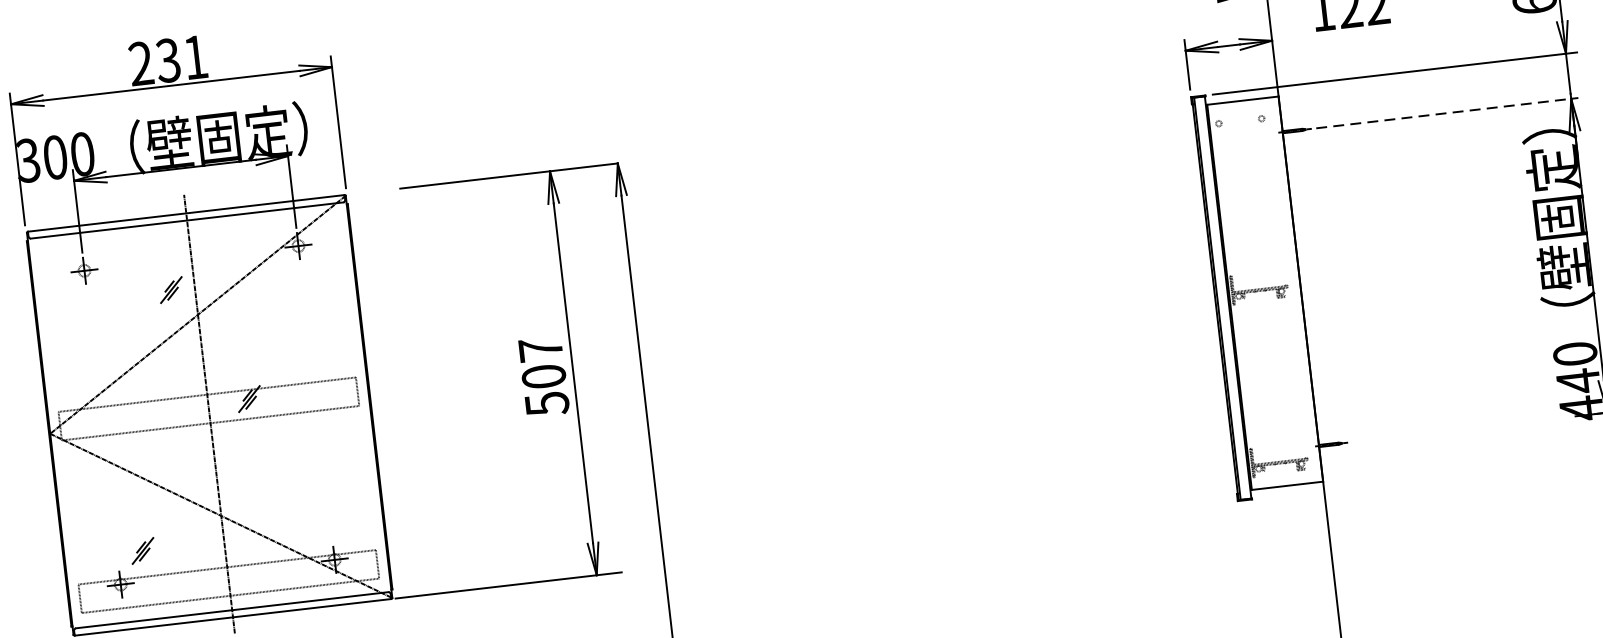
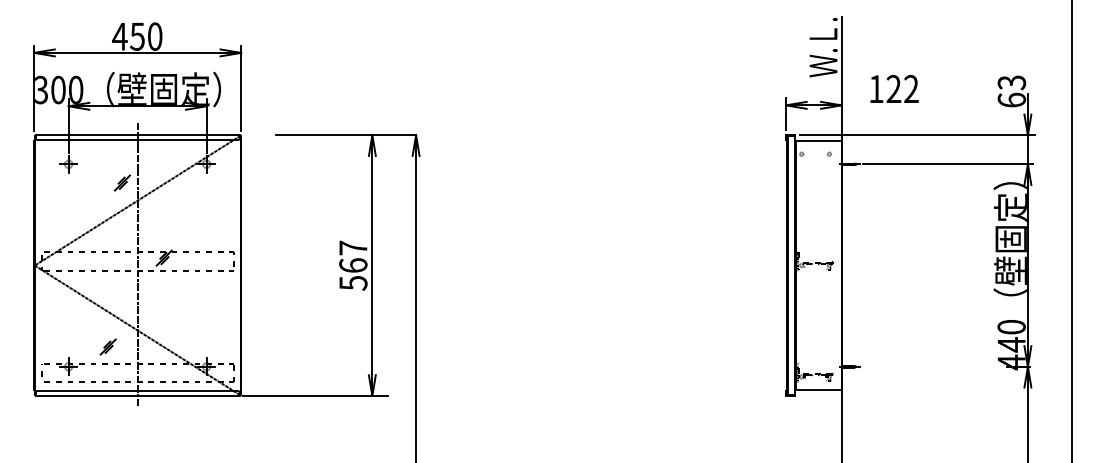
text: (168, 60) -> (137, 36), 231 -> 450
line: (1446, 113) -> (947, 164), dashed -> solid
text: (544, 376) -> (353, 265), 507 -> 567
part: (141, 550) -> (107, 346), moved

